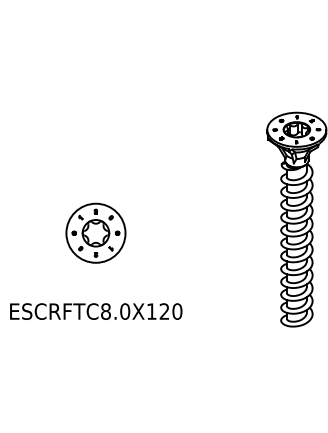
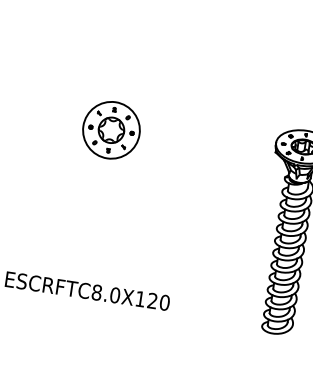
part: (95, 232) -> (111, 129), moved

